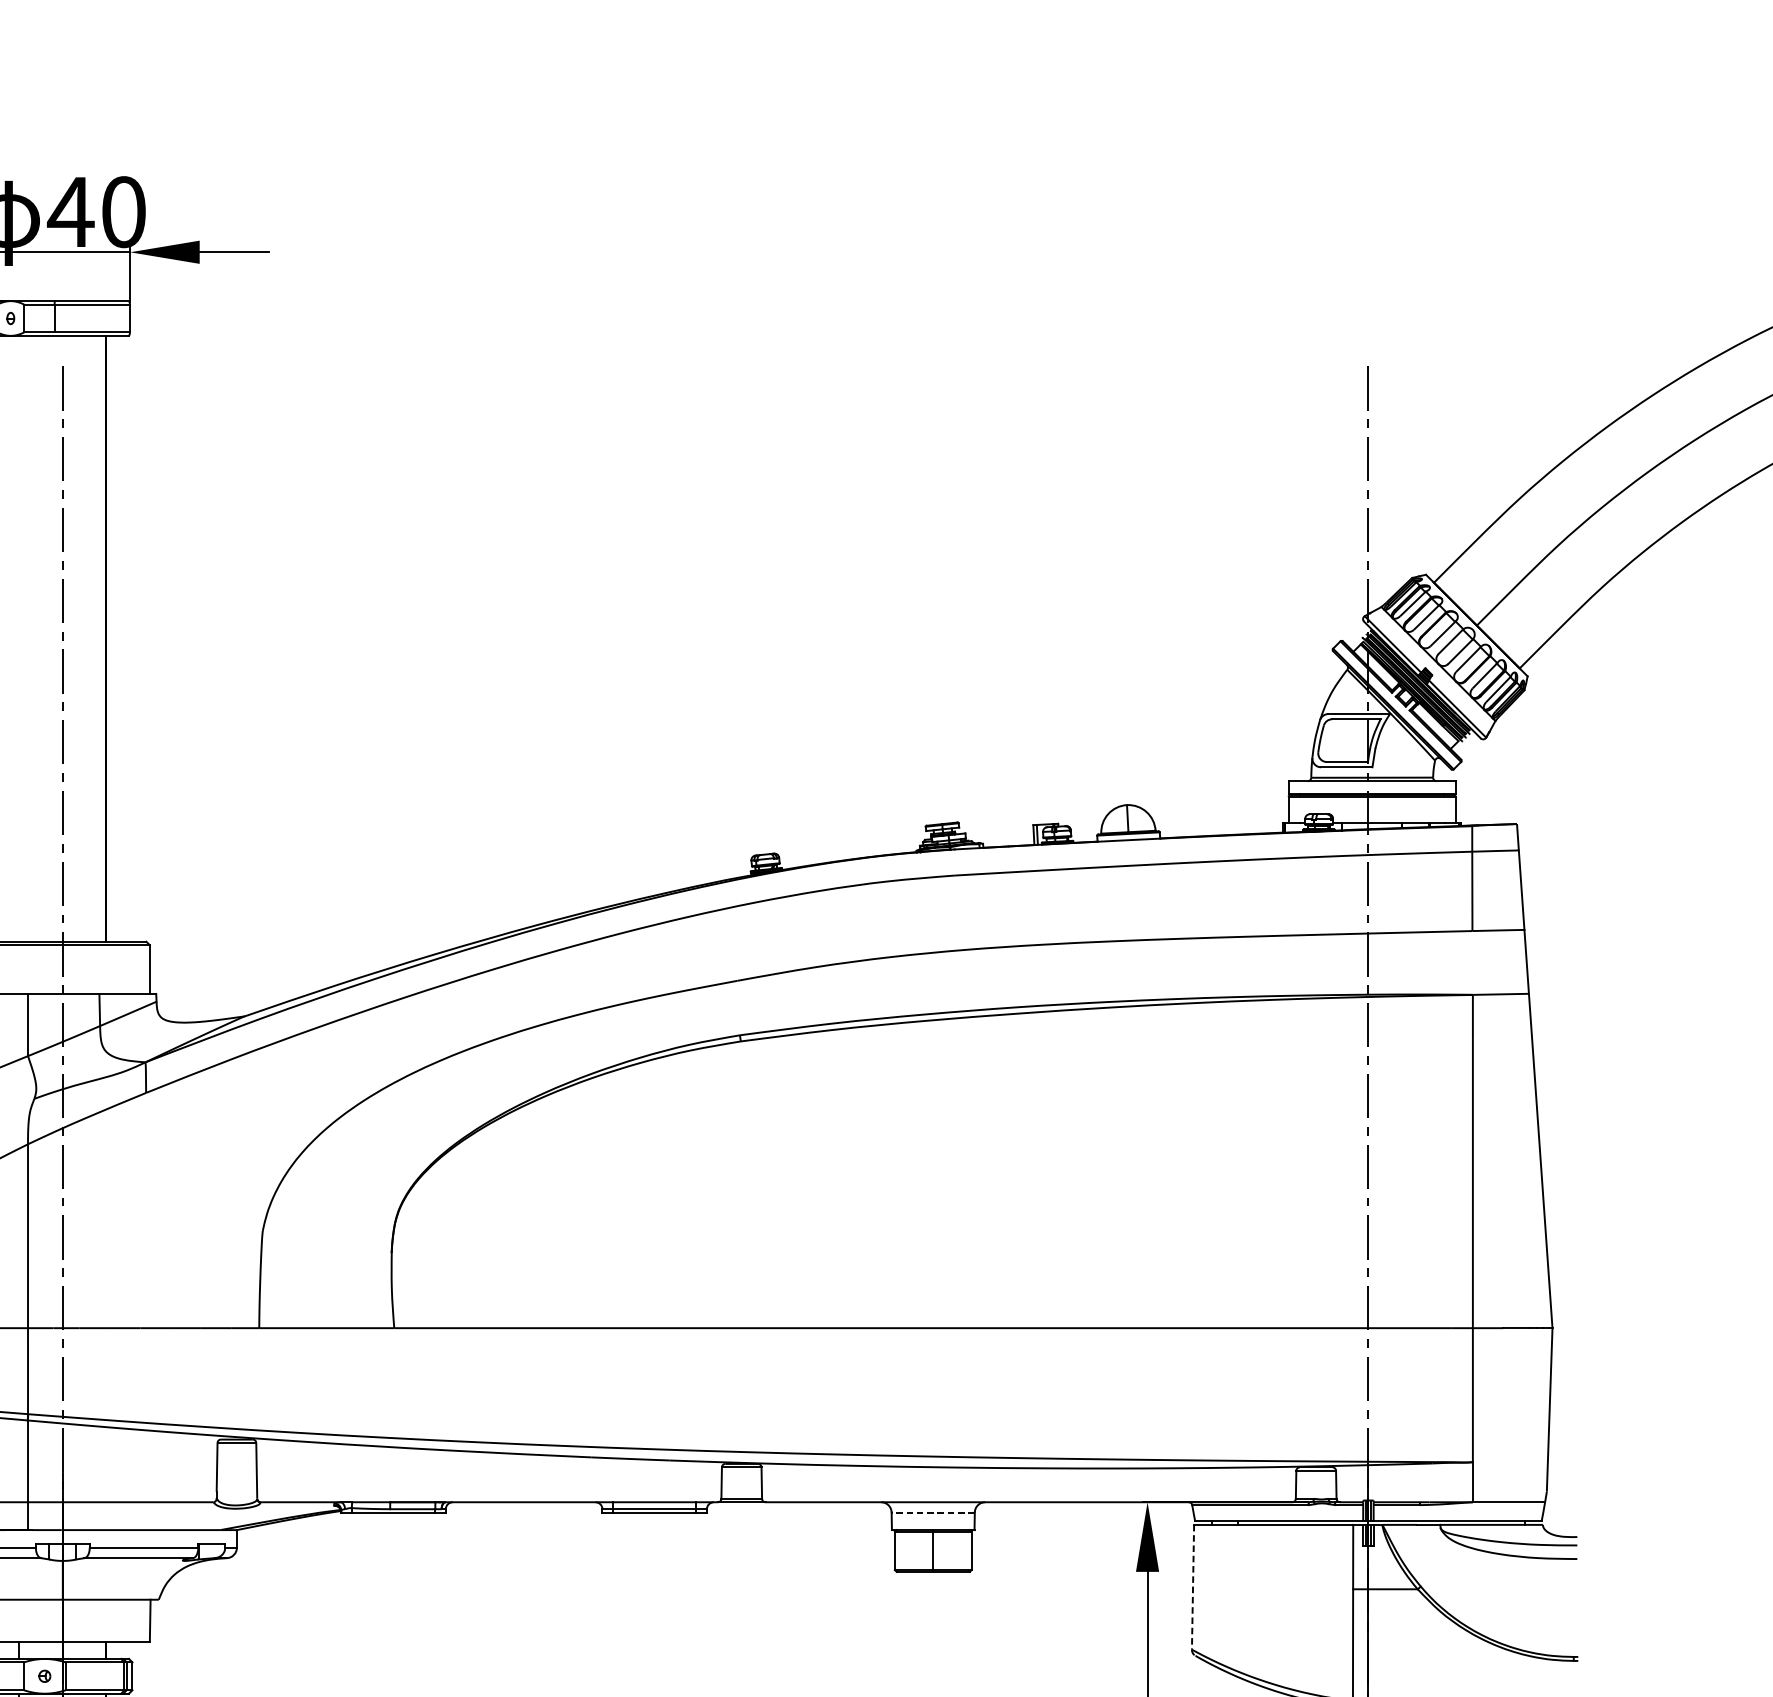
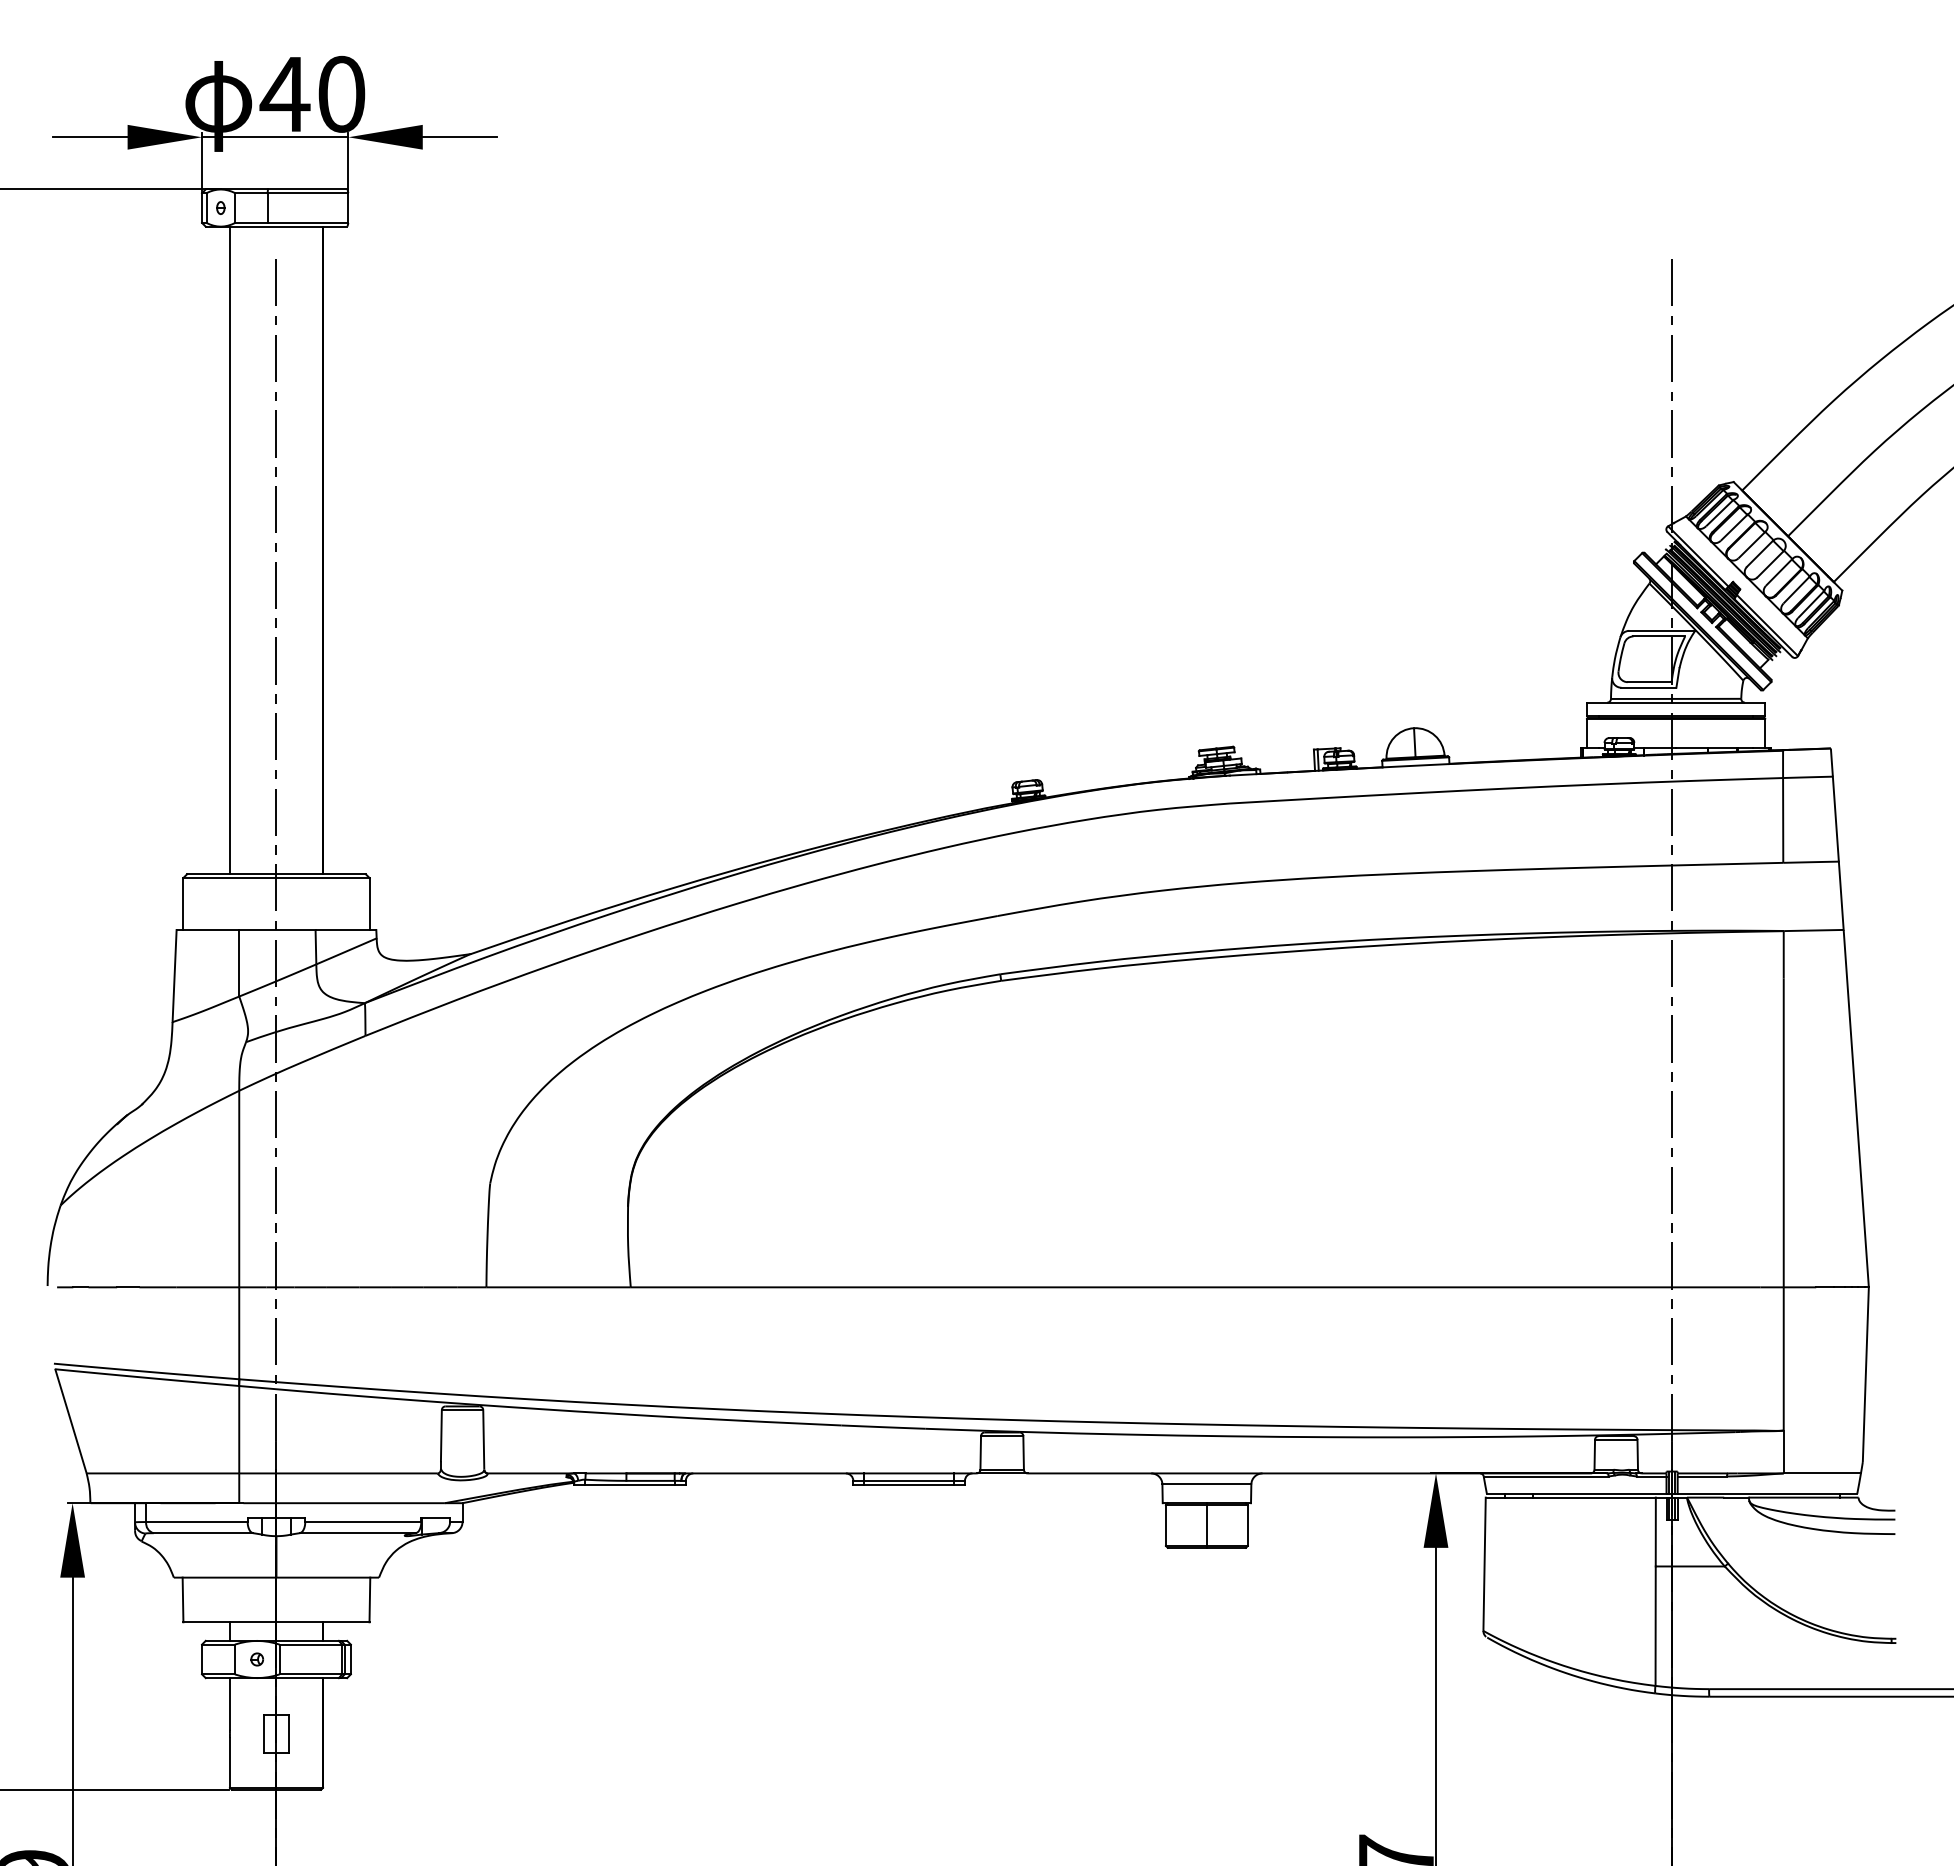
line: (18, 638) -> (229, 550), added
line: (932, 1512) -> (1206, 1484), dashed -> solid
line: (1192, 1587) -> (1484, 1564), dashed -> solid

